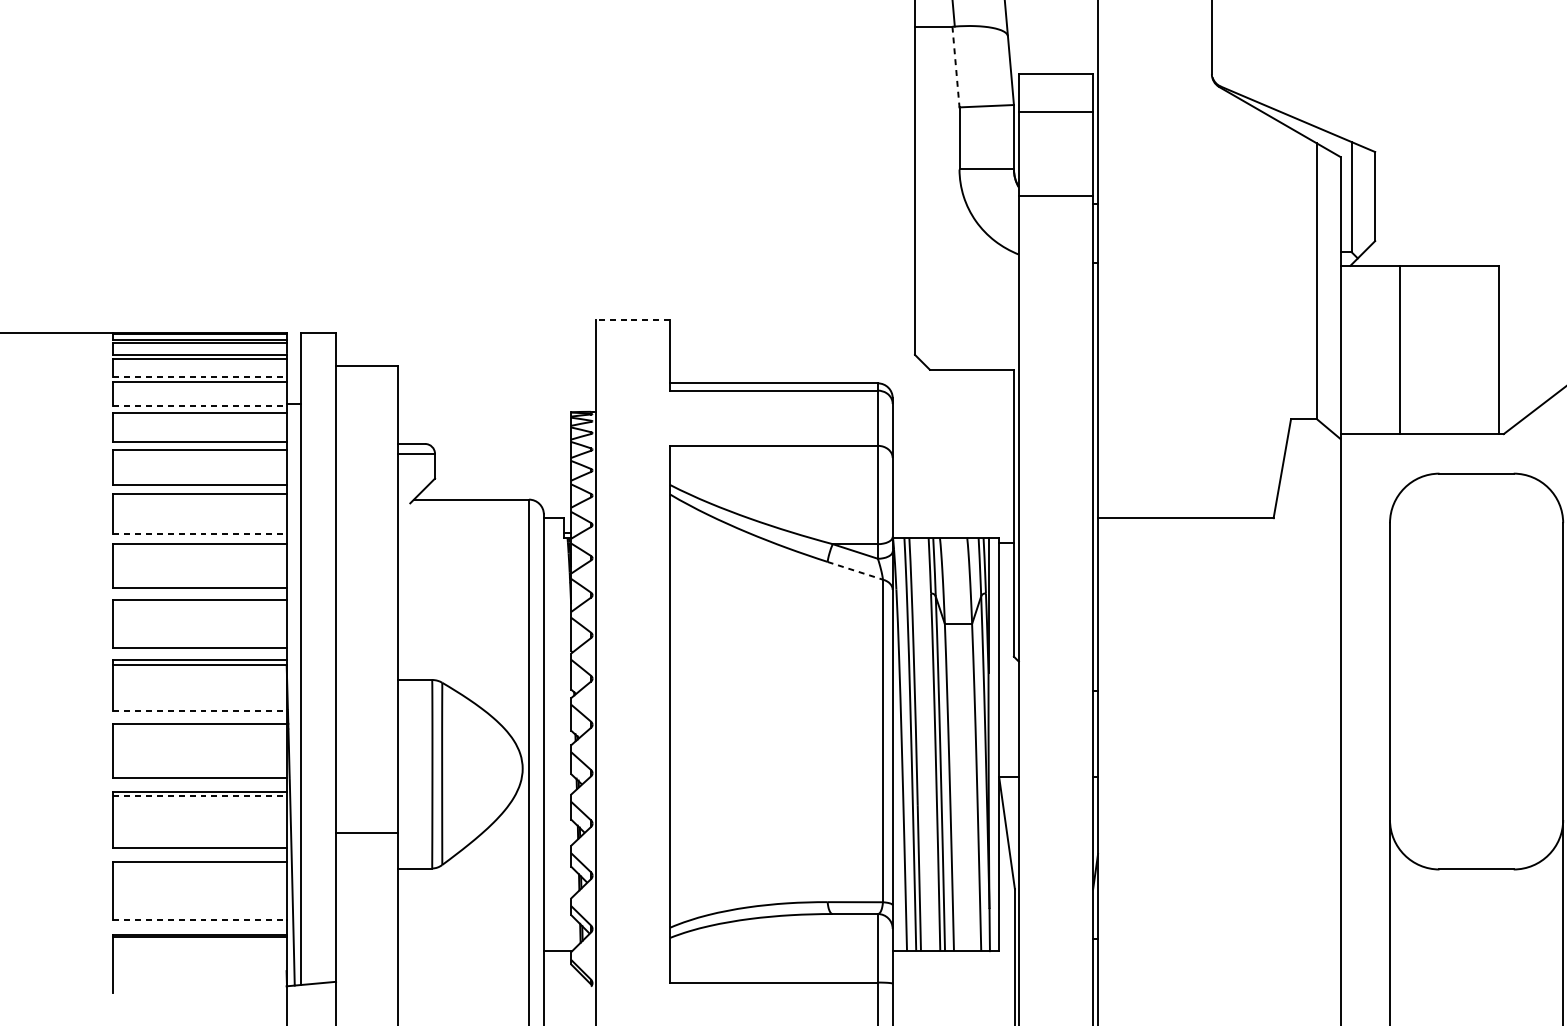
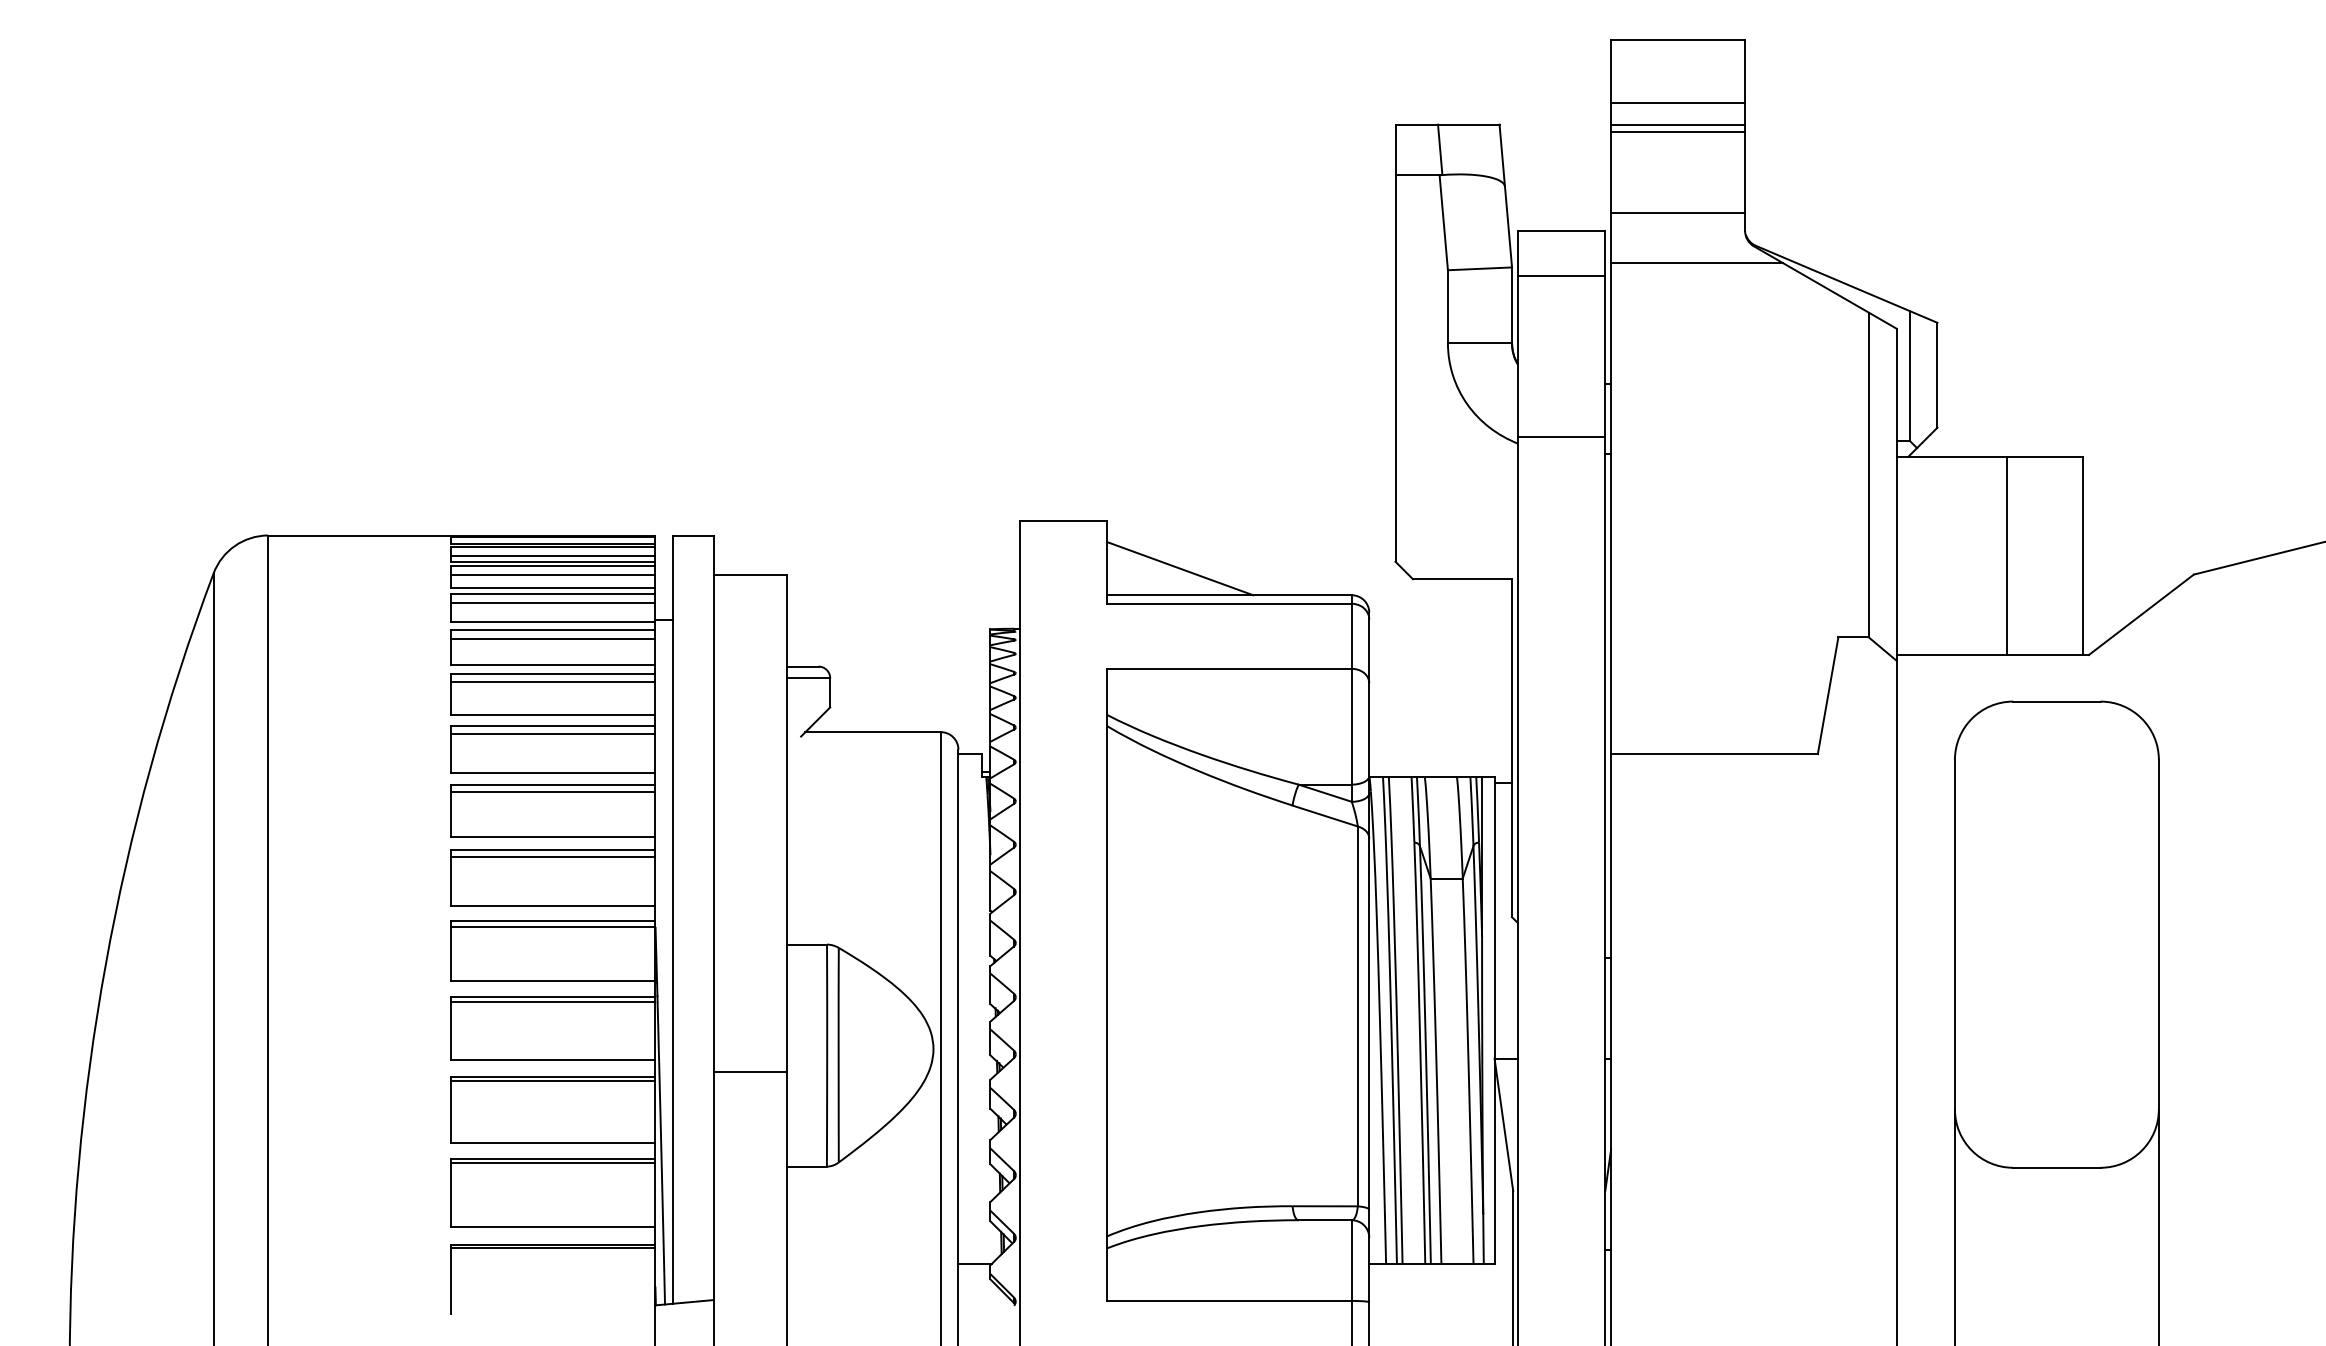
line: (1155, 58) -> (1678, 212), added
line: (955, 66) -> (1443, 222), dashed -> solid
line: (1171, 101) -> (1697, 263), added
line: (1055, 195) -> (1561, 437), moved
line: (633, 319) -> (1063, 520), dashed -> solid
line: (1399, 349) -> (2007, 555), moved
line: (200, 350) -> (553, 556), added
line: (732, 360) -> (1180, 568), added
line: (200, 365) -> (553, 574), added
line: (200, 376) -> (553, 587), dashed -> solid
line: (200, 389) -> (553, 602), added
line: (200, 406) -> (553, 622), dashed -> solid
line: (200, 420) -> (553, 638), added
line: (200, 457) -> (553, 682), added
line: (200, 500) -> (553, 733), added
line: (200, 533) -> (553, 772), dashed -> solid
line: (200, 550) -> (553, 792), added
line: (855, 571) -> (1325, 816), dashed -> solid
line: (200, 605) -> (553, 856), added
line: (200, 711) -> (553, 981), dashed -> solid
line: (200, 729) -> (553, 1002), added
line: (200, 796) -> (553, 1081), dashed -> solid
line: (366, 832) -> (749, 1071), moved
line: (200, 865) -> (553, 1163), added
line: (200, 920) -> (553, 1227), dashed -> solid

